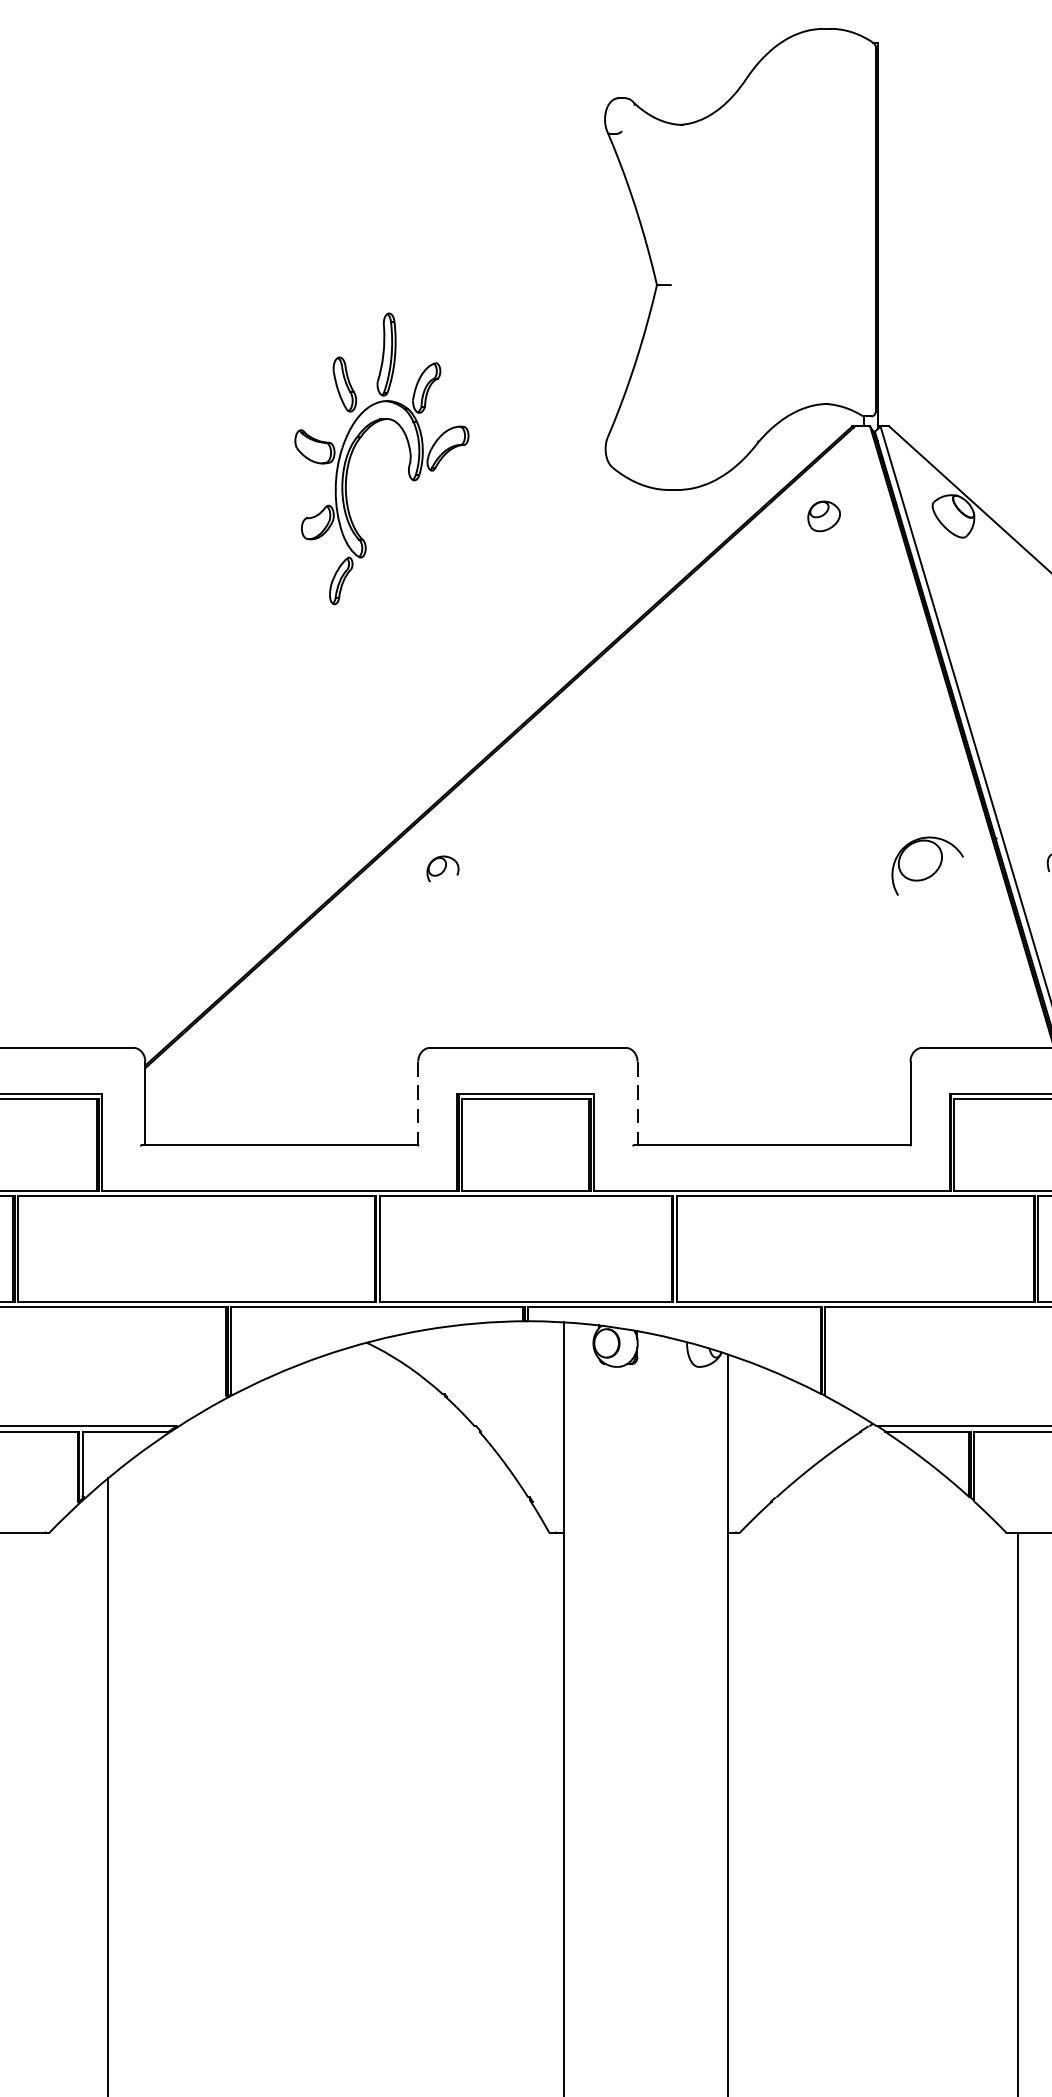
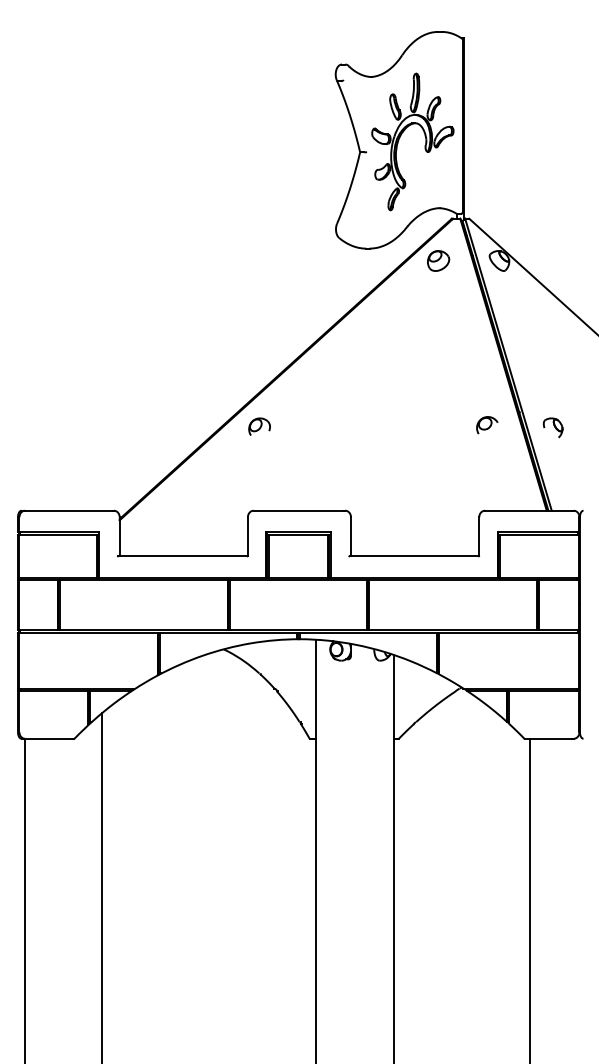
part: (357, 445) -> (401, 135), moved
part: (823, 515) -> (438, 260), size x1.43
part: (928, 866) -> (487, 425), size x0.62
part: (442, 868) -> (259, 426), size x1.43
line: (417, 1102) -> (247, 536), dashed -> solid
line: (636, 1102) -> (350, 536), dashed -> solid

